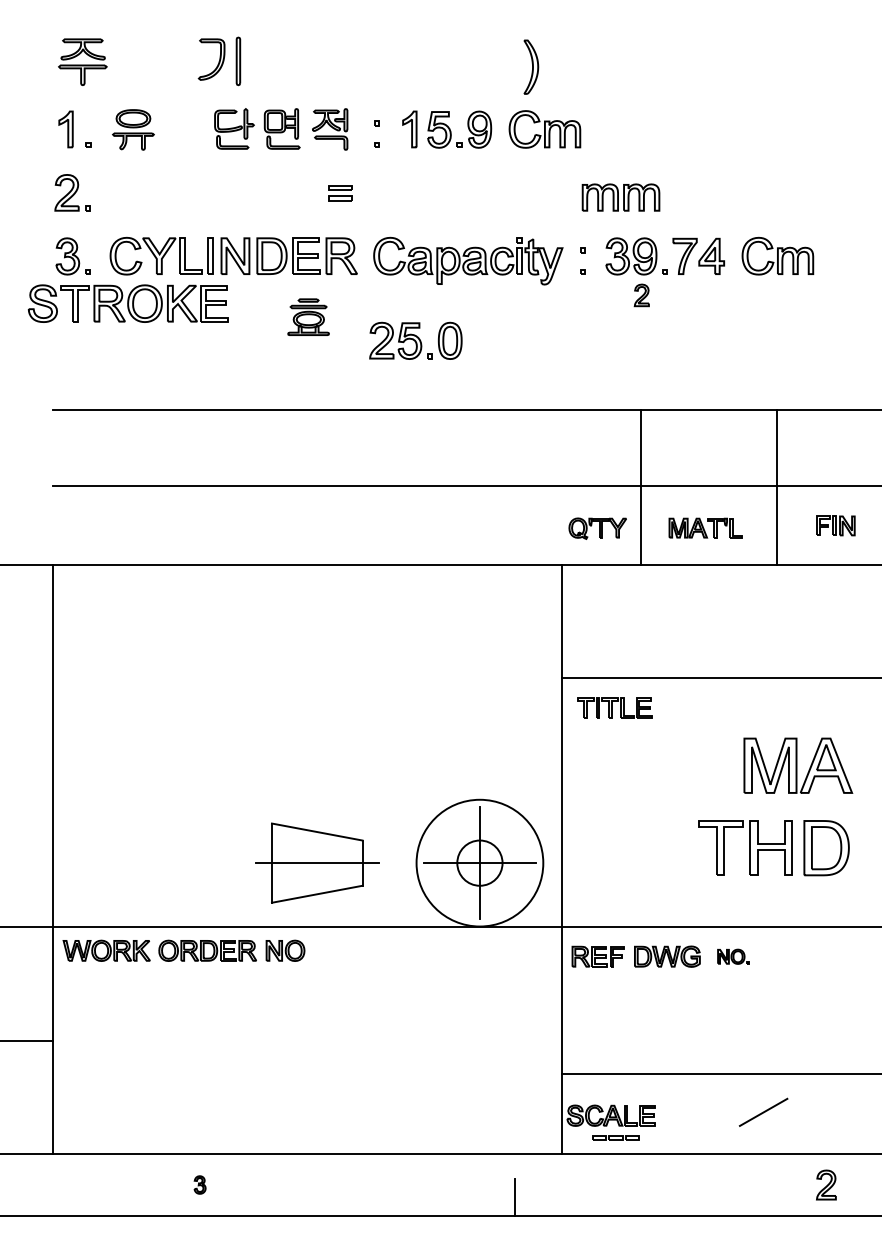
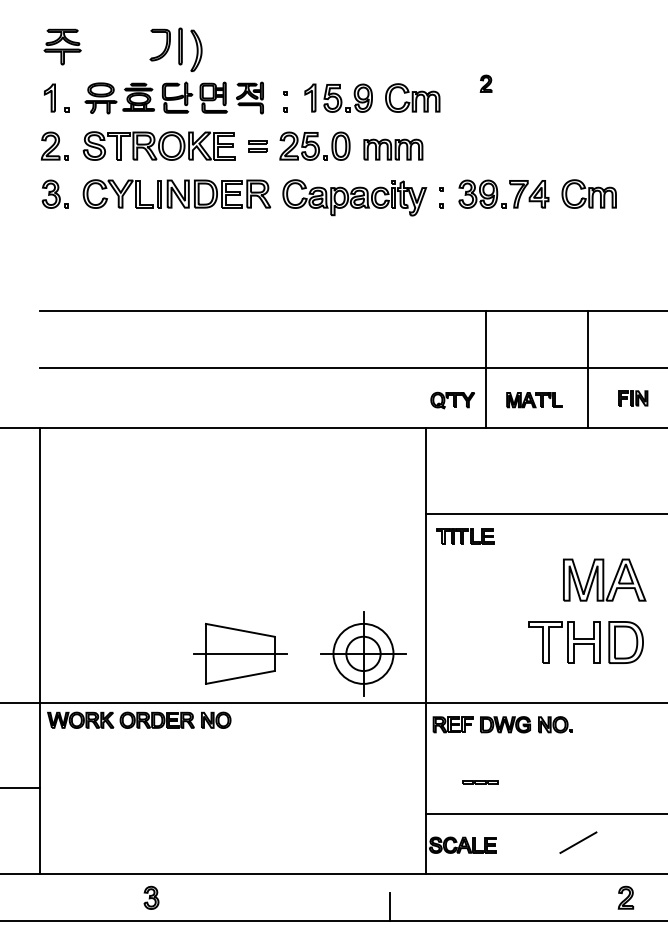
part: (531, 66) -> (196, 50), moved
part: (621, 197) -> (393, 149), moved
part: (640, 295) -> (485, 83), moved
part: (127, 302) -> (158, 145), moved
part: (308, 316) -> (138, 96), moved
part: (415, 339) -> (314, 145), moved
circle: (479, 862) -> (363, 653), size x0.62
part: (733, 956) -> (555, 724), size x1.43
line: (615, 1137) -> (480, 781), moved
part: (200, 1184) -> (151, 897), size x1.67

